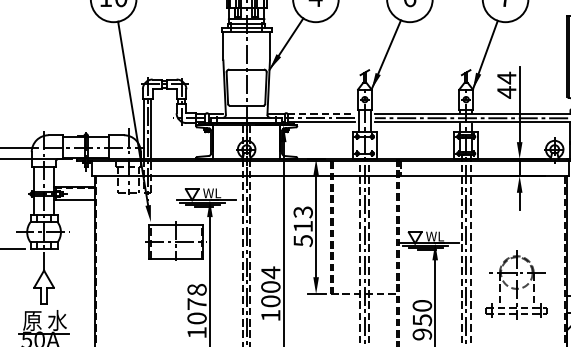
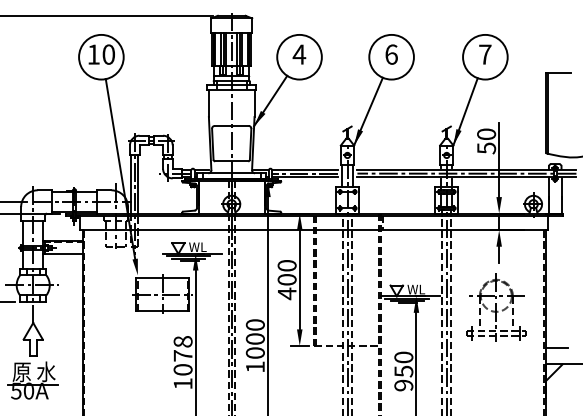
text: (506, 85) -> (486, 141), 44 -> 50
line: (321, 113) -> (305, 169), dashed -> solid
text: (302, 227) -> (286, 280), 513 -> 400
text: (269, 272) -> (254, 324), 1004 -> 1000
part: (516, 284) -> (496, 307), moved

